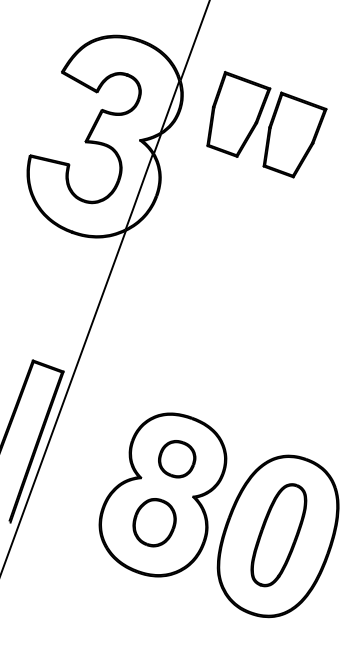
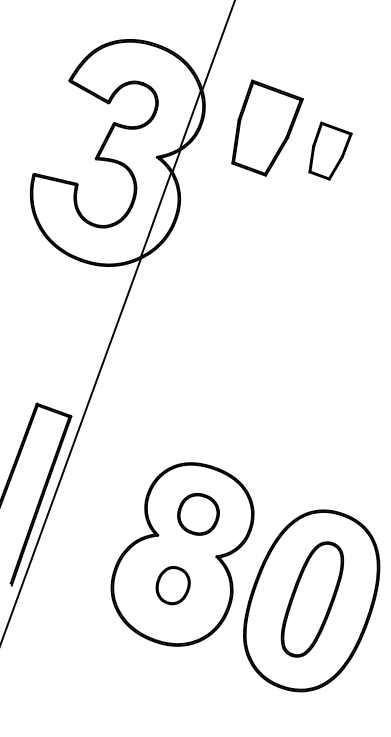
part: (294, 134) -> (329, 150), size x0.6
part: (154, 522) -> (173, 585), size x0.7

